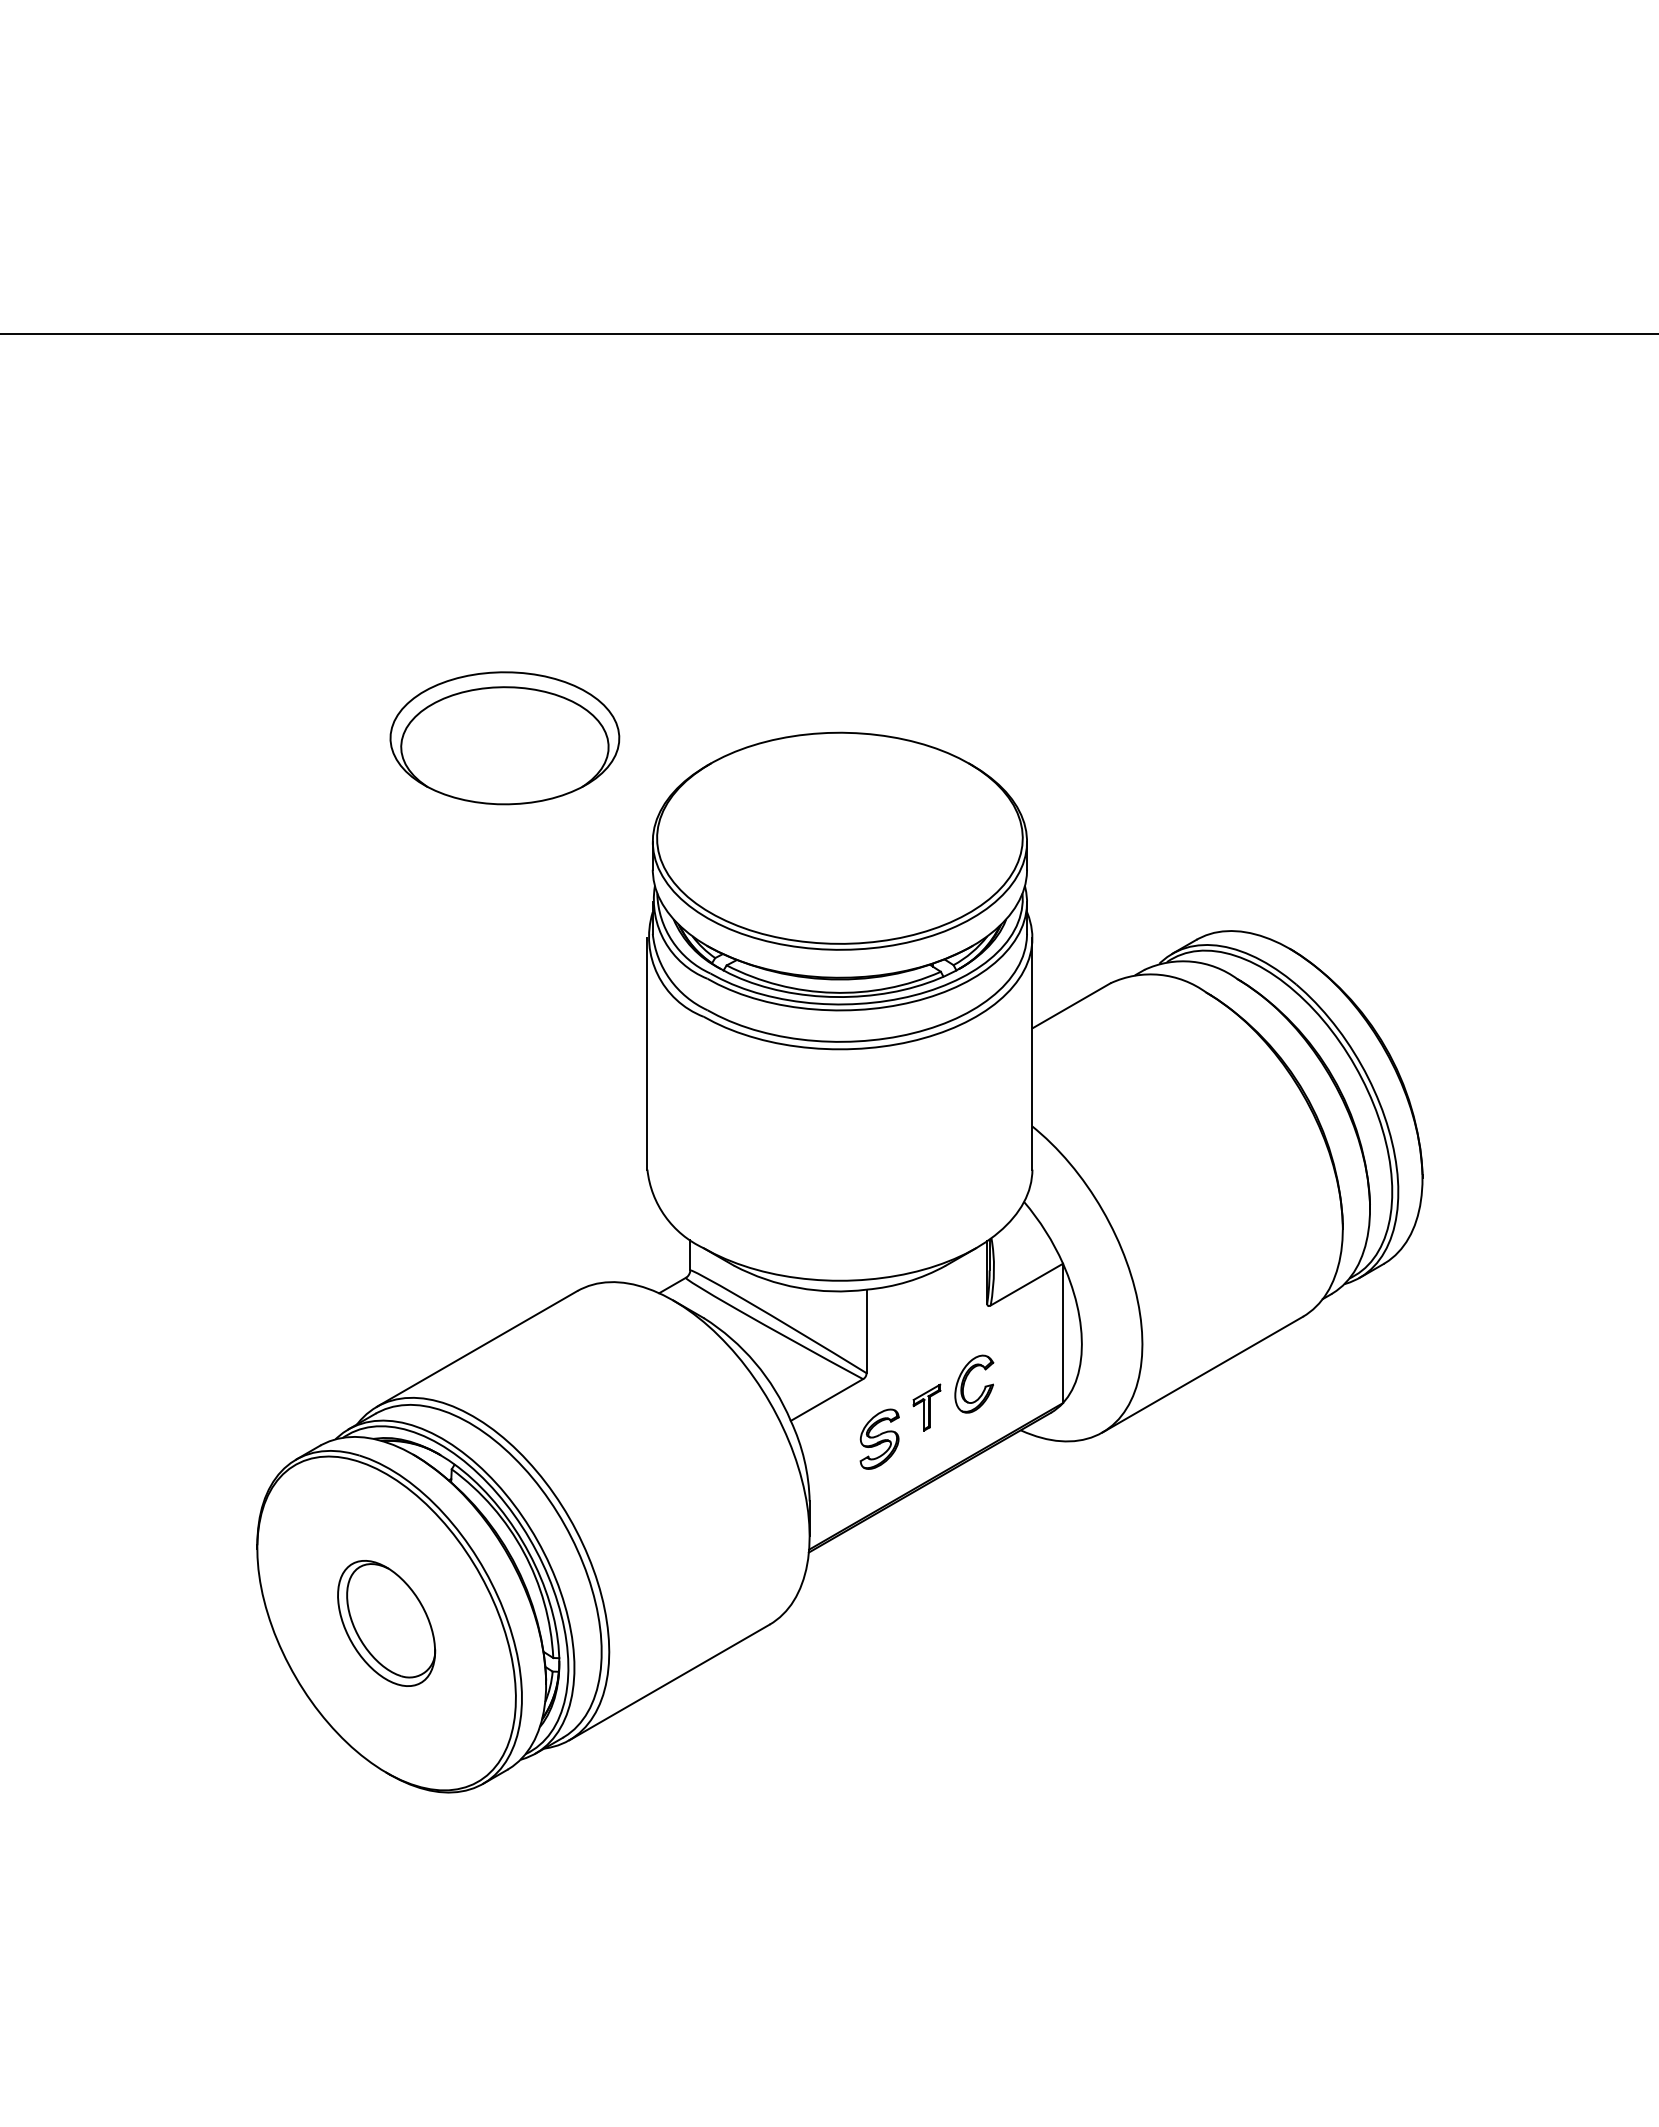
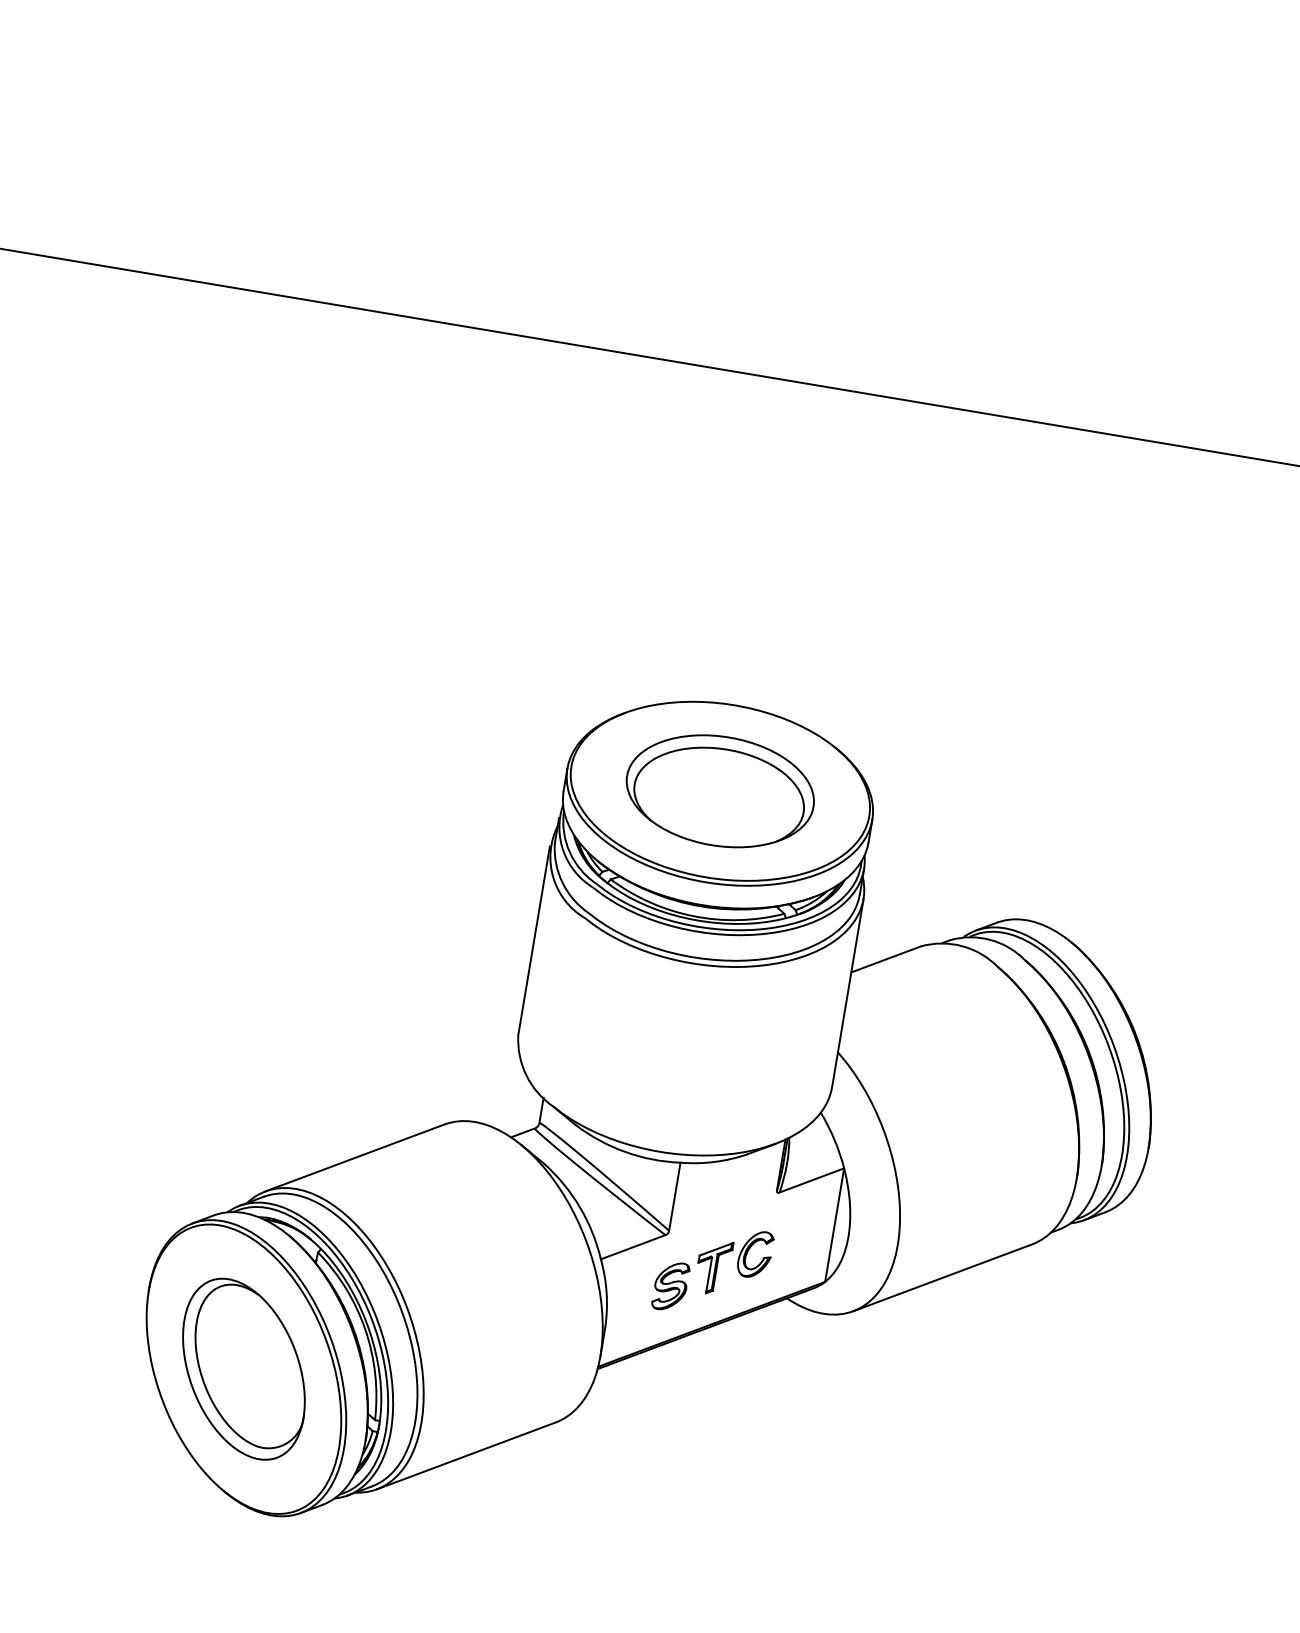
part: (504, 738) -> (719, 791), moved
part: (926, 1407) -> (713, 1266), size x1.43
part: (386, 1623) -> (243, 1369), size x1.67

